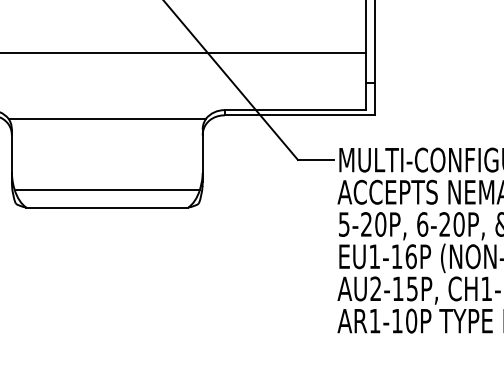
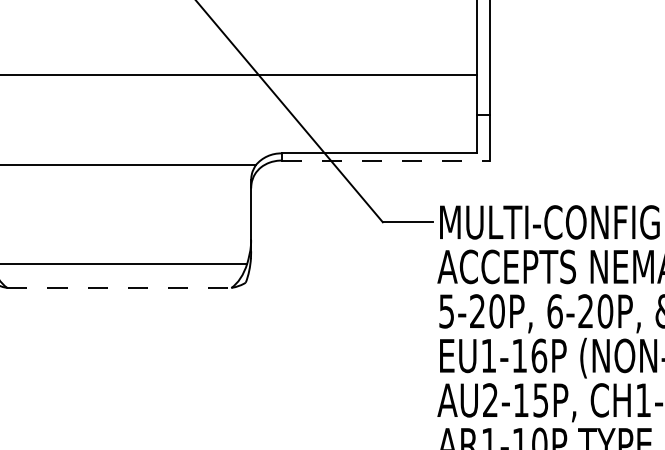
line: (300, 115) -> (386, 160), solid -> dashed
line: (107, 207) -> (119, 287), solid -> dashed

